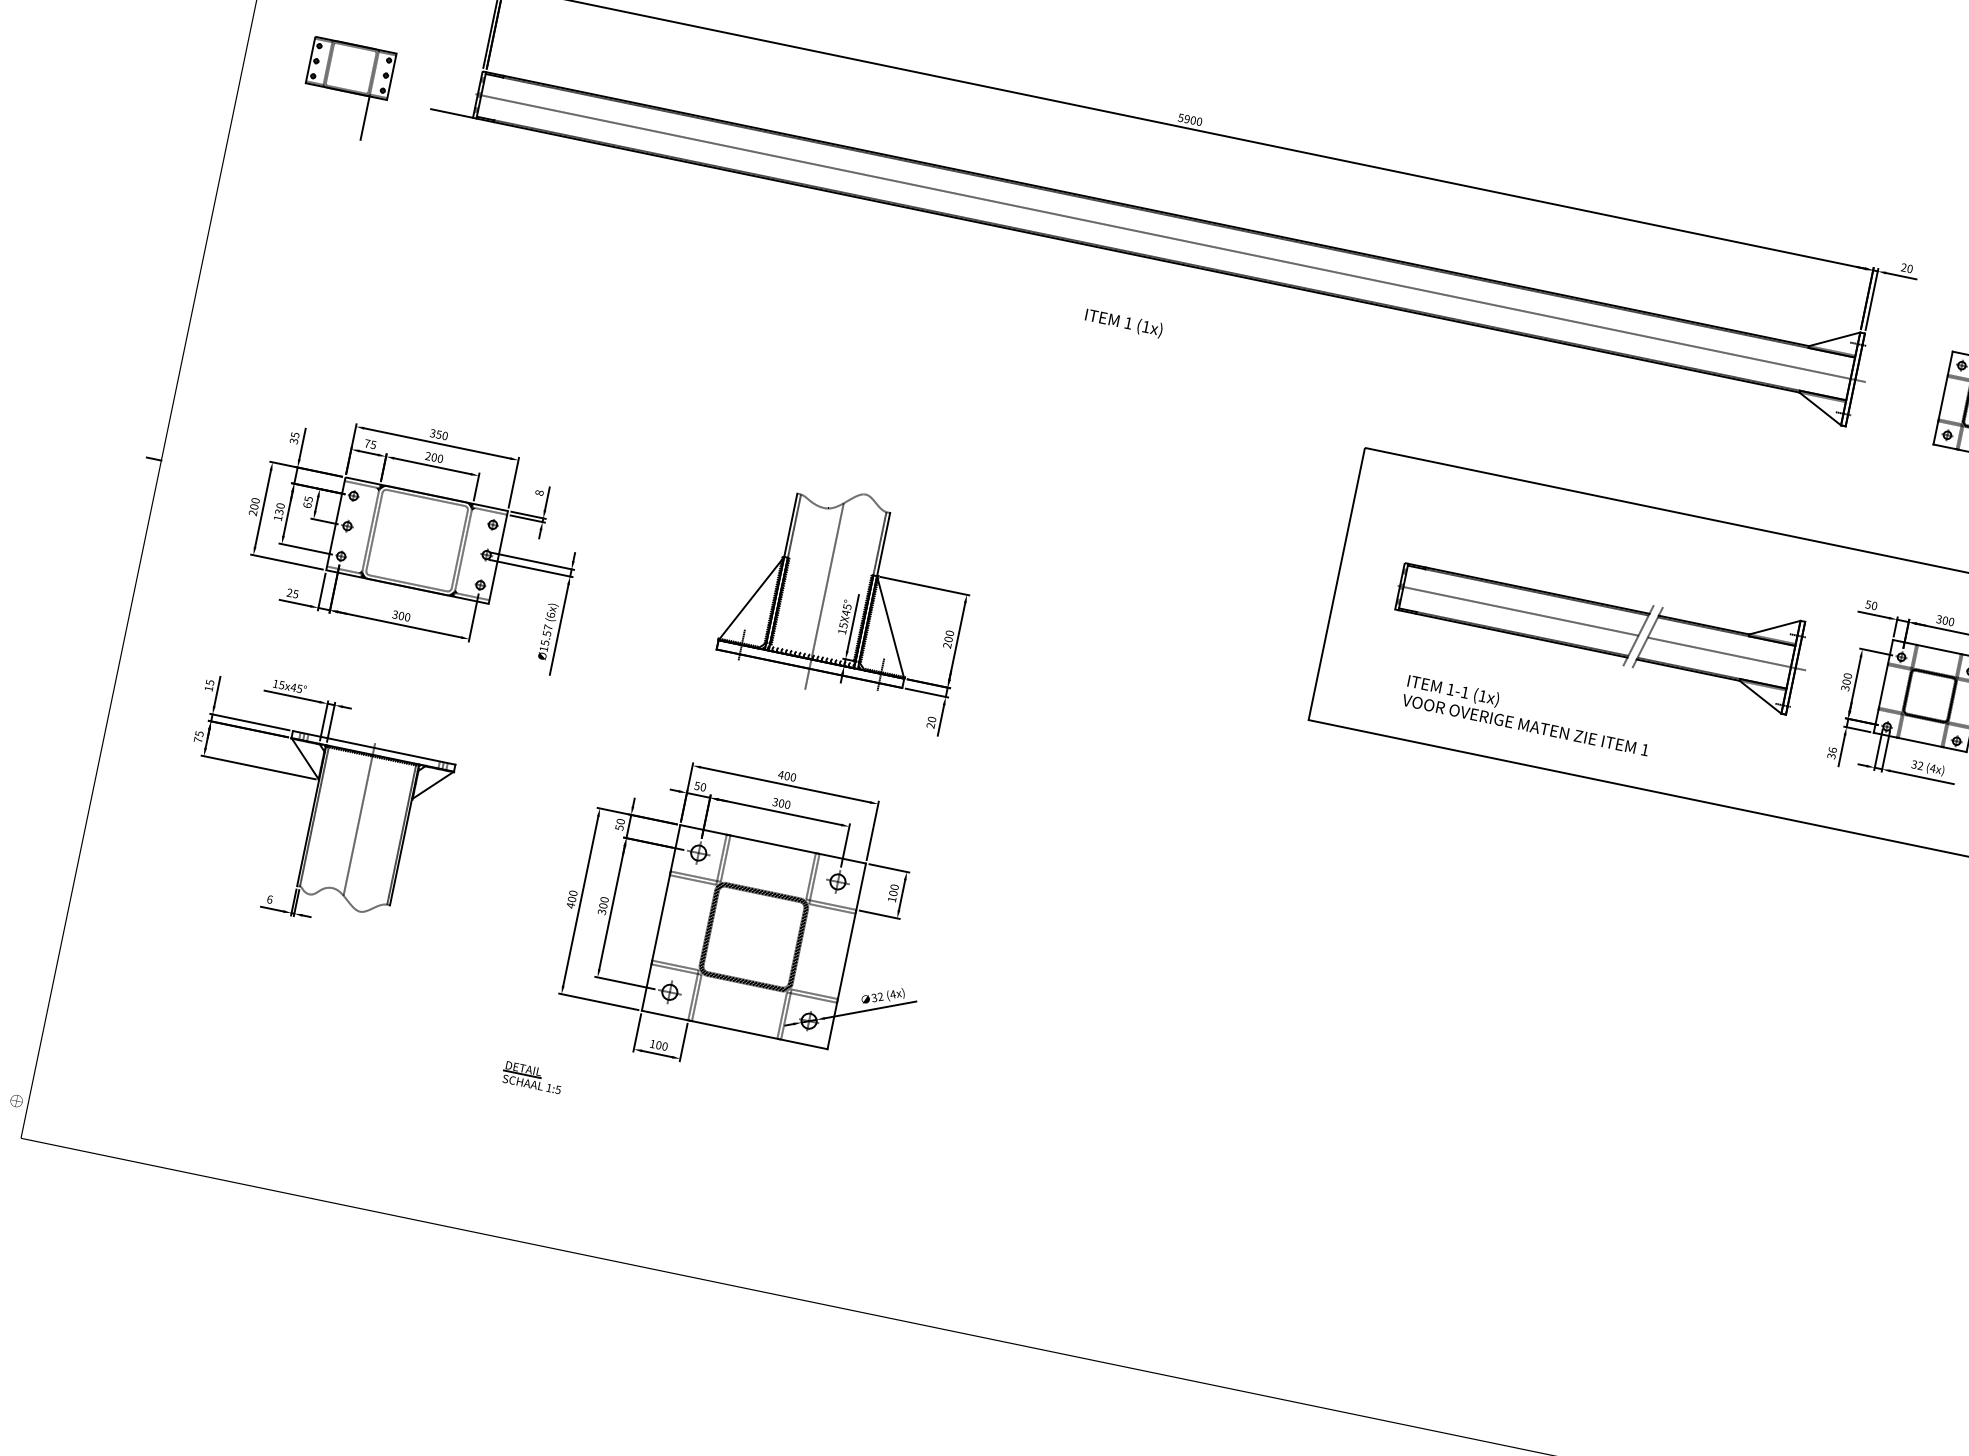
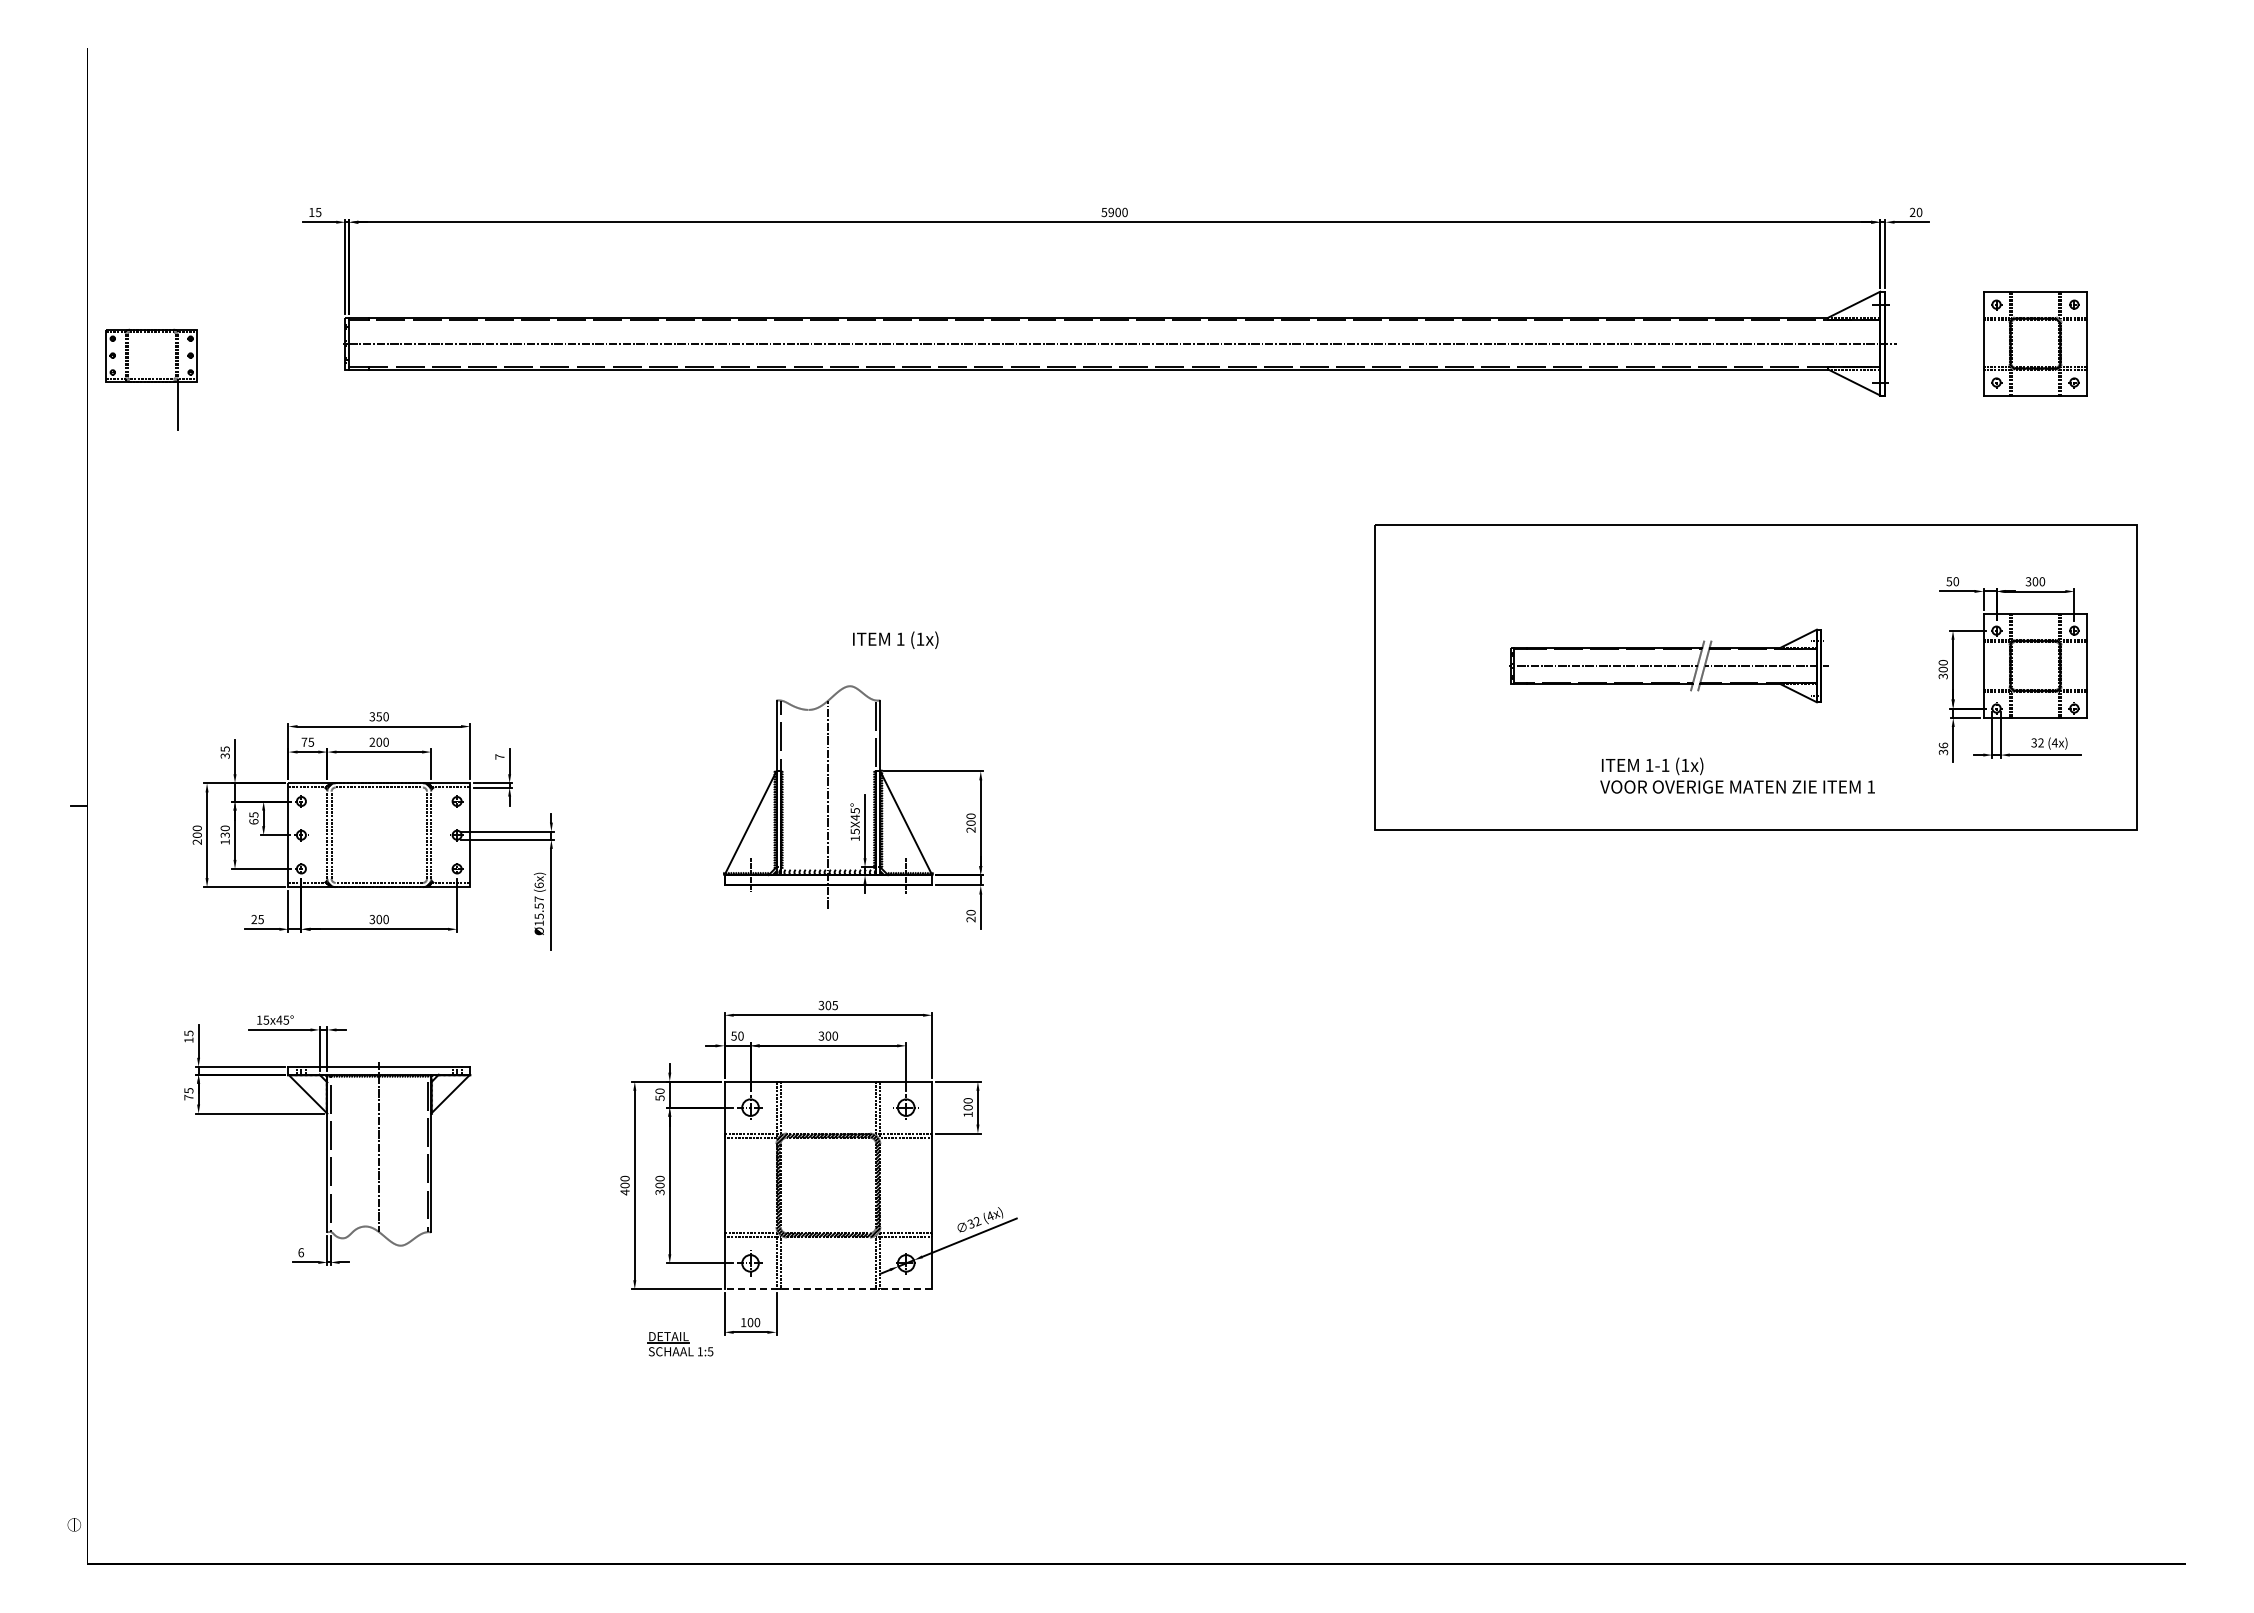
part: (346, 89) -> (151, 379), moved
line: (451, 113) -> (321, 369), removed
text: (1123, 322) -> (895, 639), moved
text: (539, 492) -> (499, 756), 8 -> 7
part: (1601, 627) -> (1668, 665), size x0.7
text: (1527, 714) -> (1737, 775), moved
text: (787, 776) -> (828, 1005), 400 -> 305
line: (734, 1030) -> (828, 1289), solid -> dashed
part: (532, 1077) -> (680, 1344), moved

